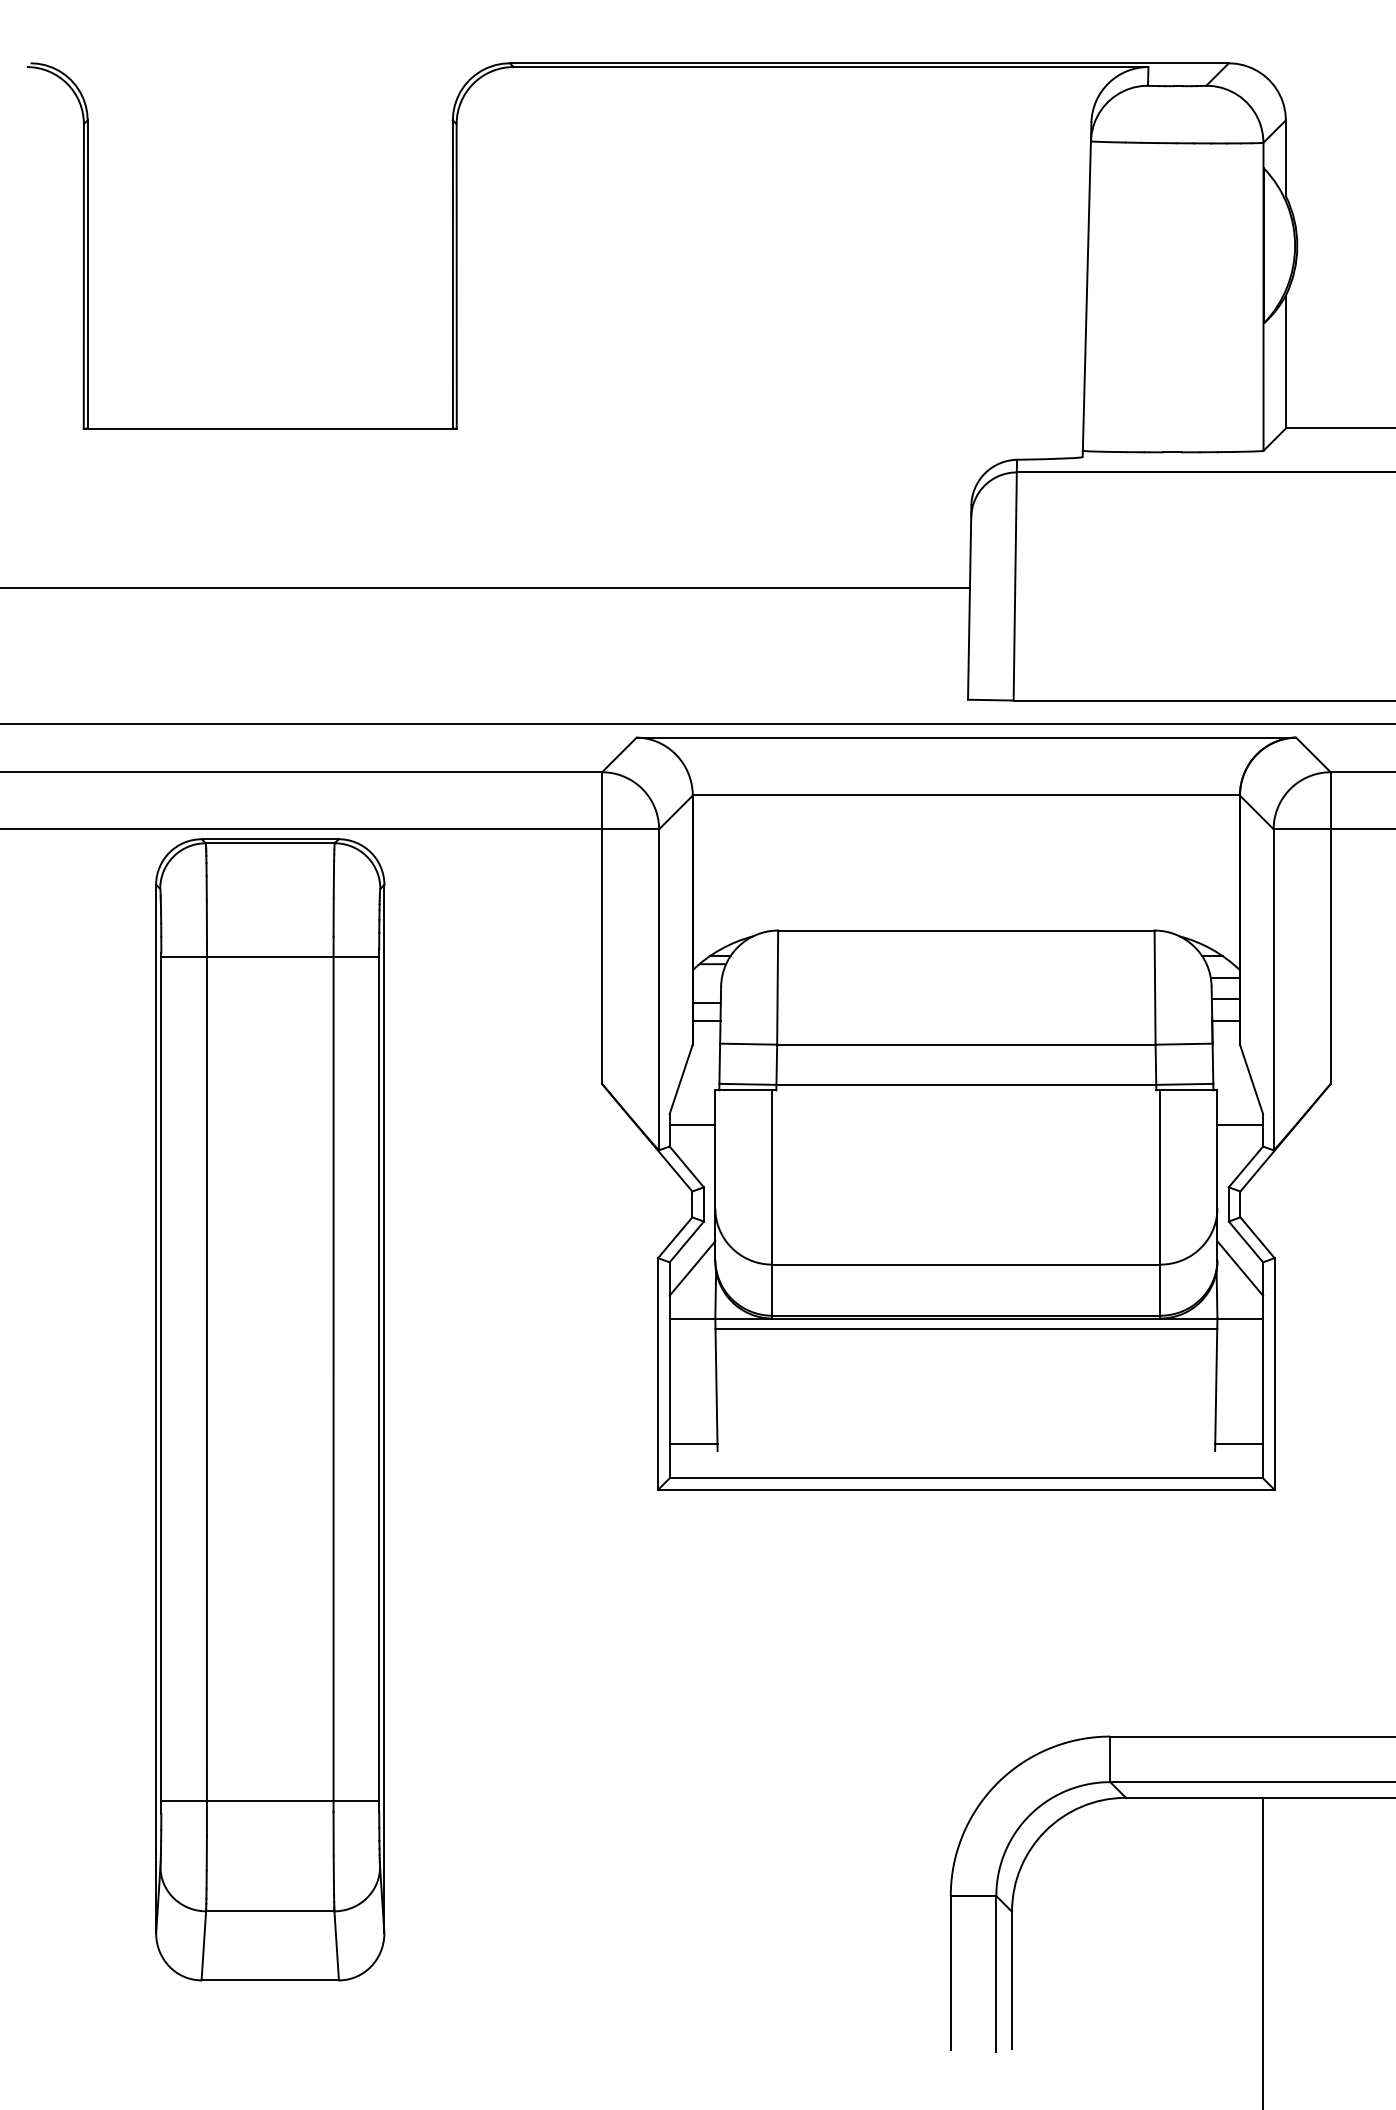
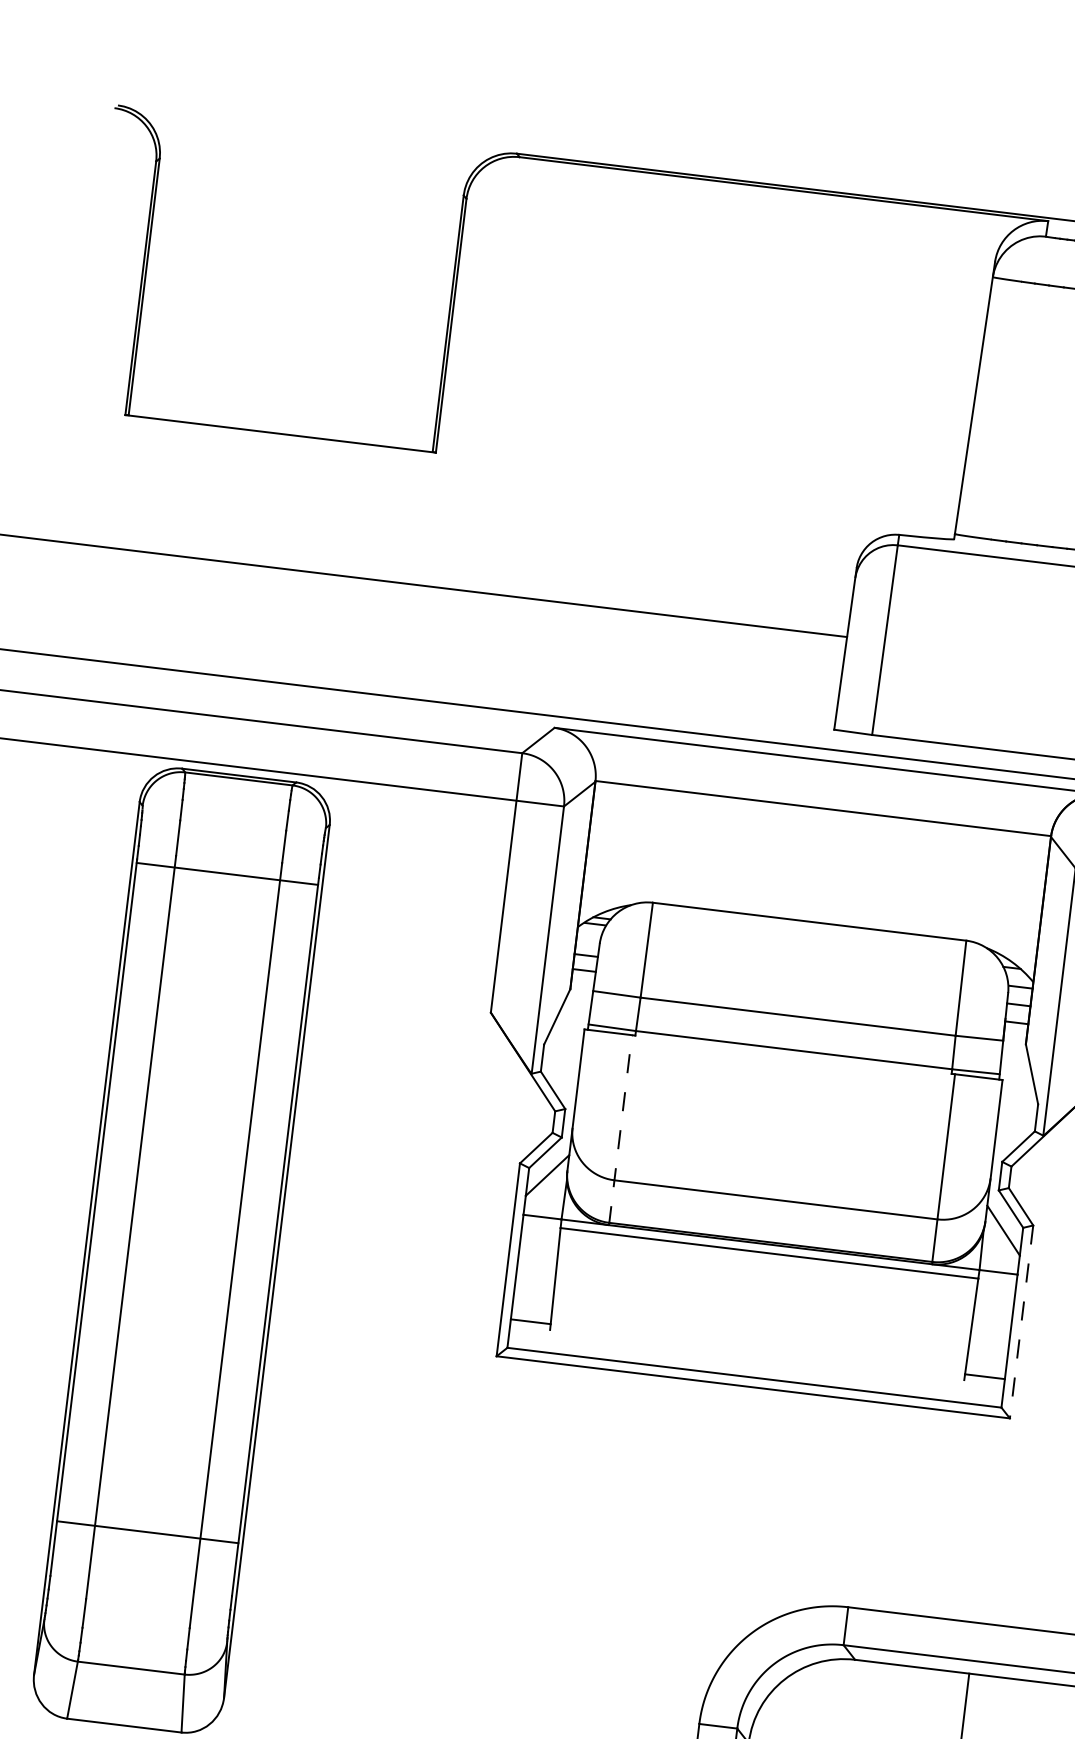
line: (692, 1124) -> (562, 1055), removed
line: (1240, 1124) -> (1018, 1110), removed
line: (772, 1203) -> (620, 1129), solid -> dashed
line: (1274, 1374) -> (1021, 1322), solid -> dashed
line: (270, 1801) -> (147, 1532), moved

